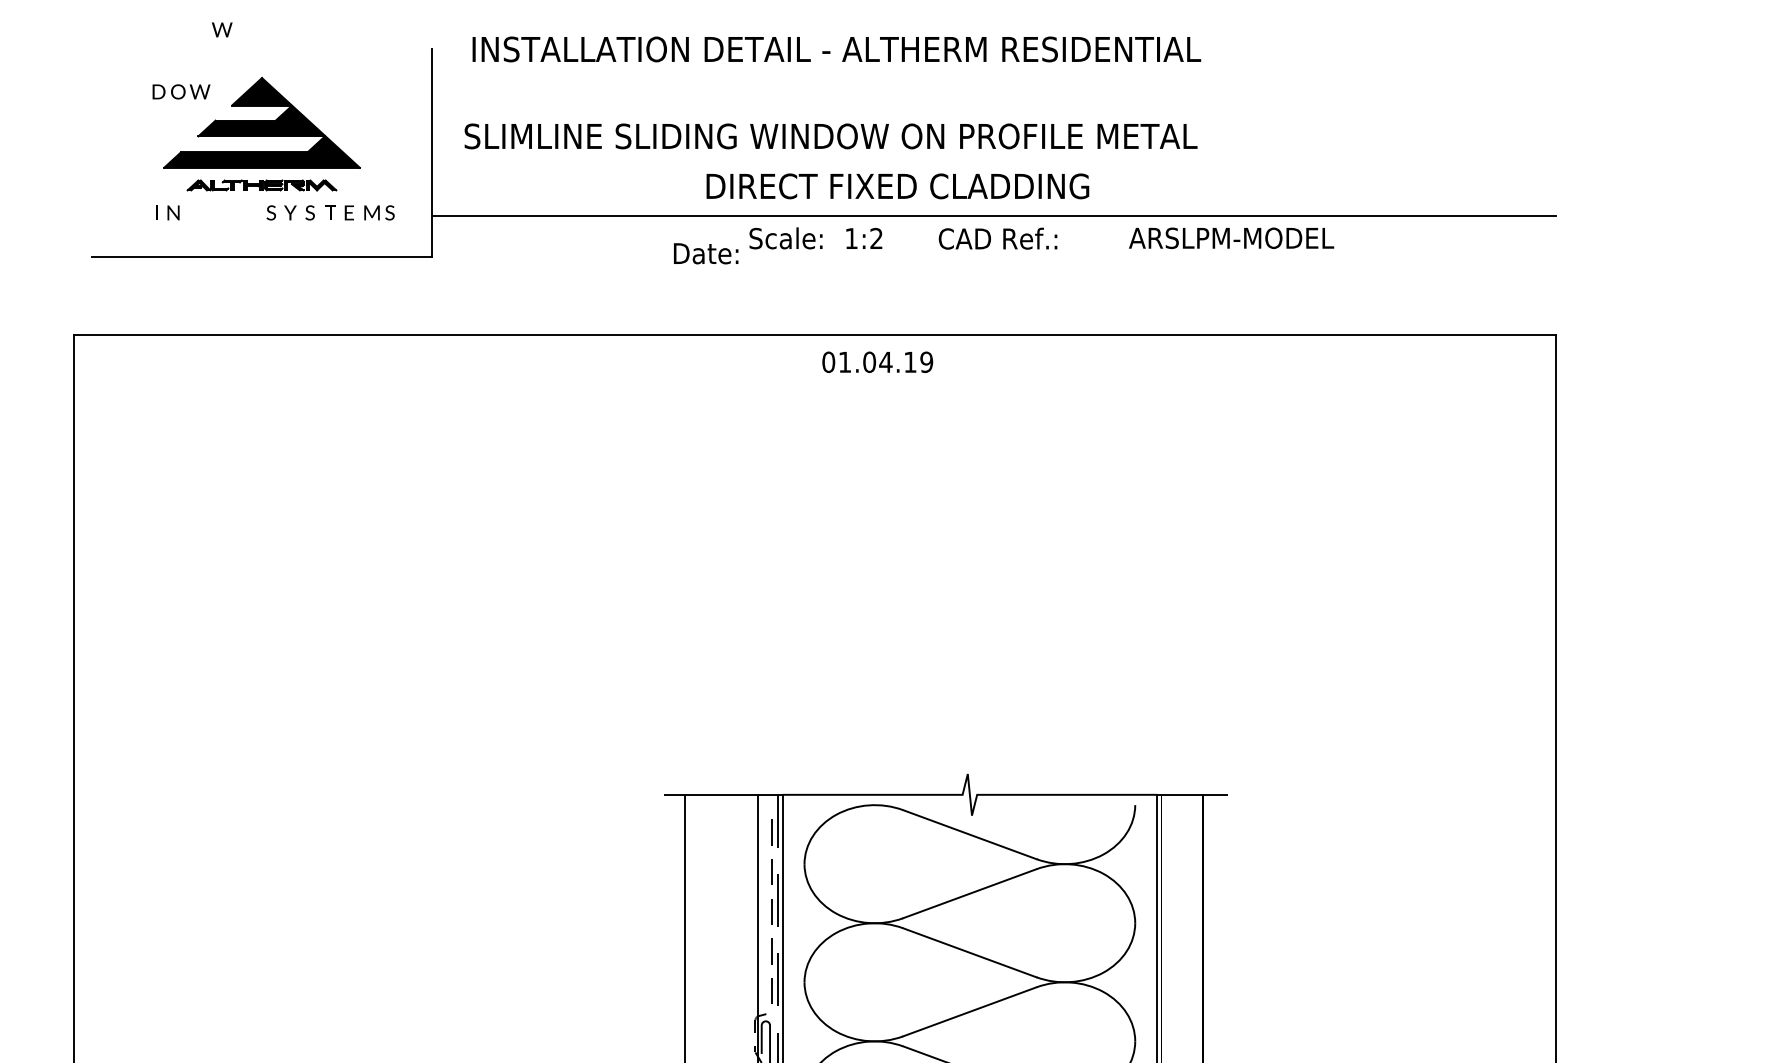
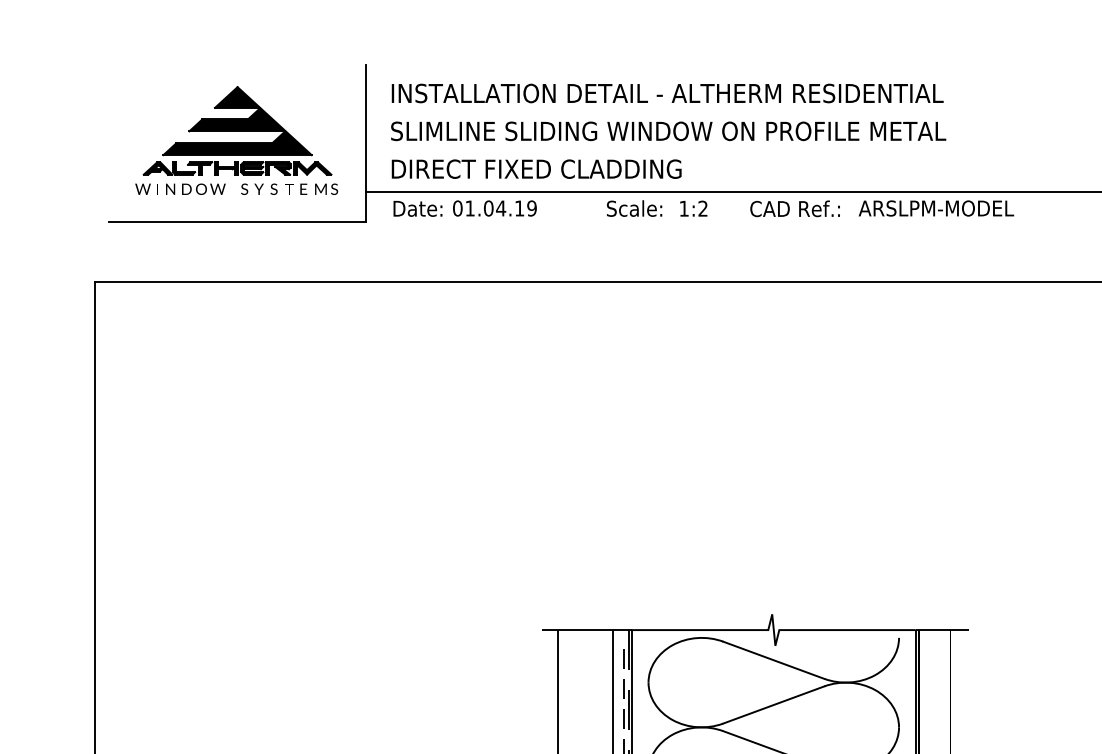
text: (222, 29) -> (143, 188), moved
text: (836, 49) -> (667, 93), moved
text: (181, 91) -> (203, 188), moved
part: (261, 185) -> (237, 168), size x1.67
text: (897, 186) -> (536, 169), moved
text: (1231, 237) -> (936, 207), moved
text: (706, 253) -> (418, 208), moved
text: (877, 361) -> (494, 207), moved

